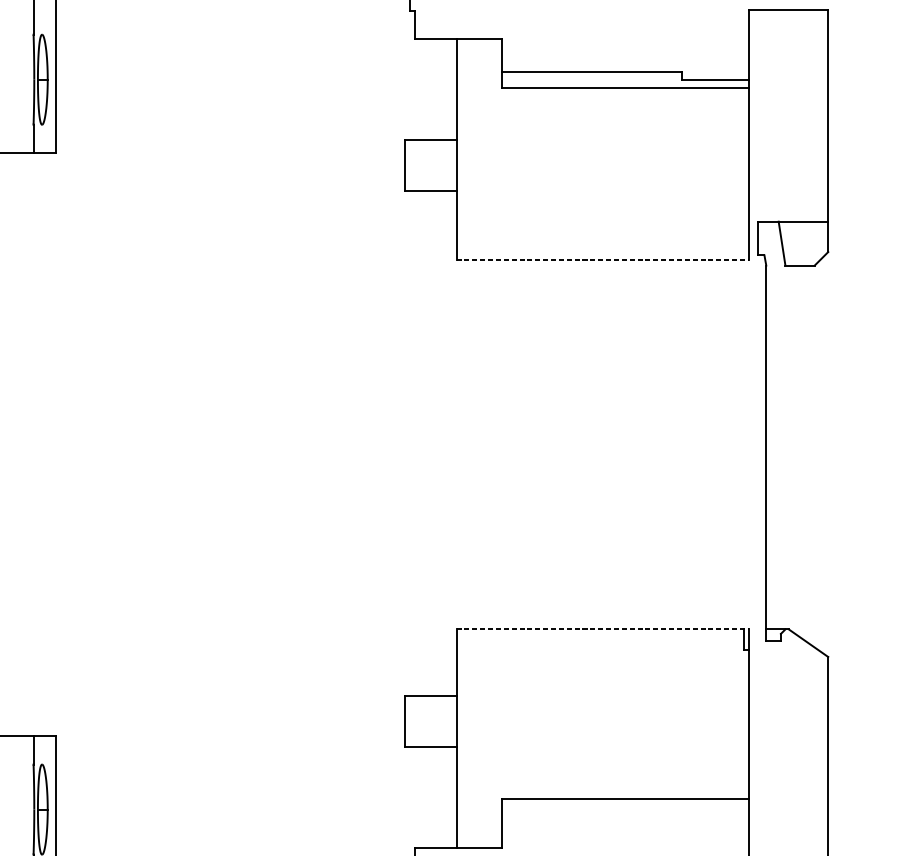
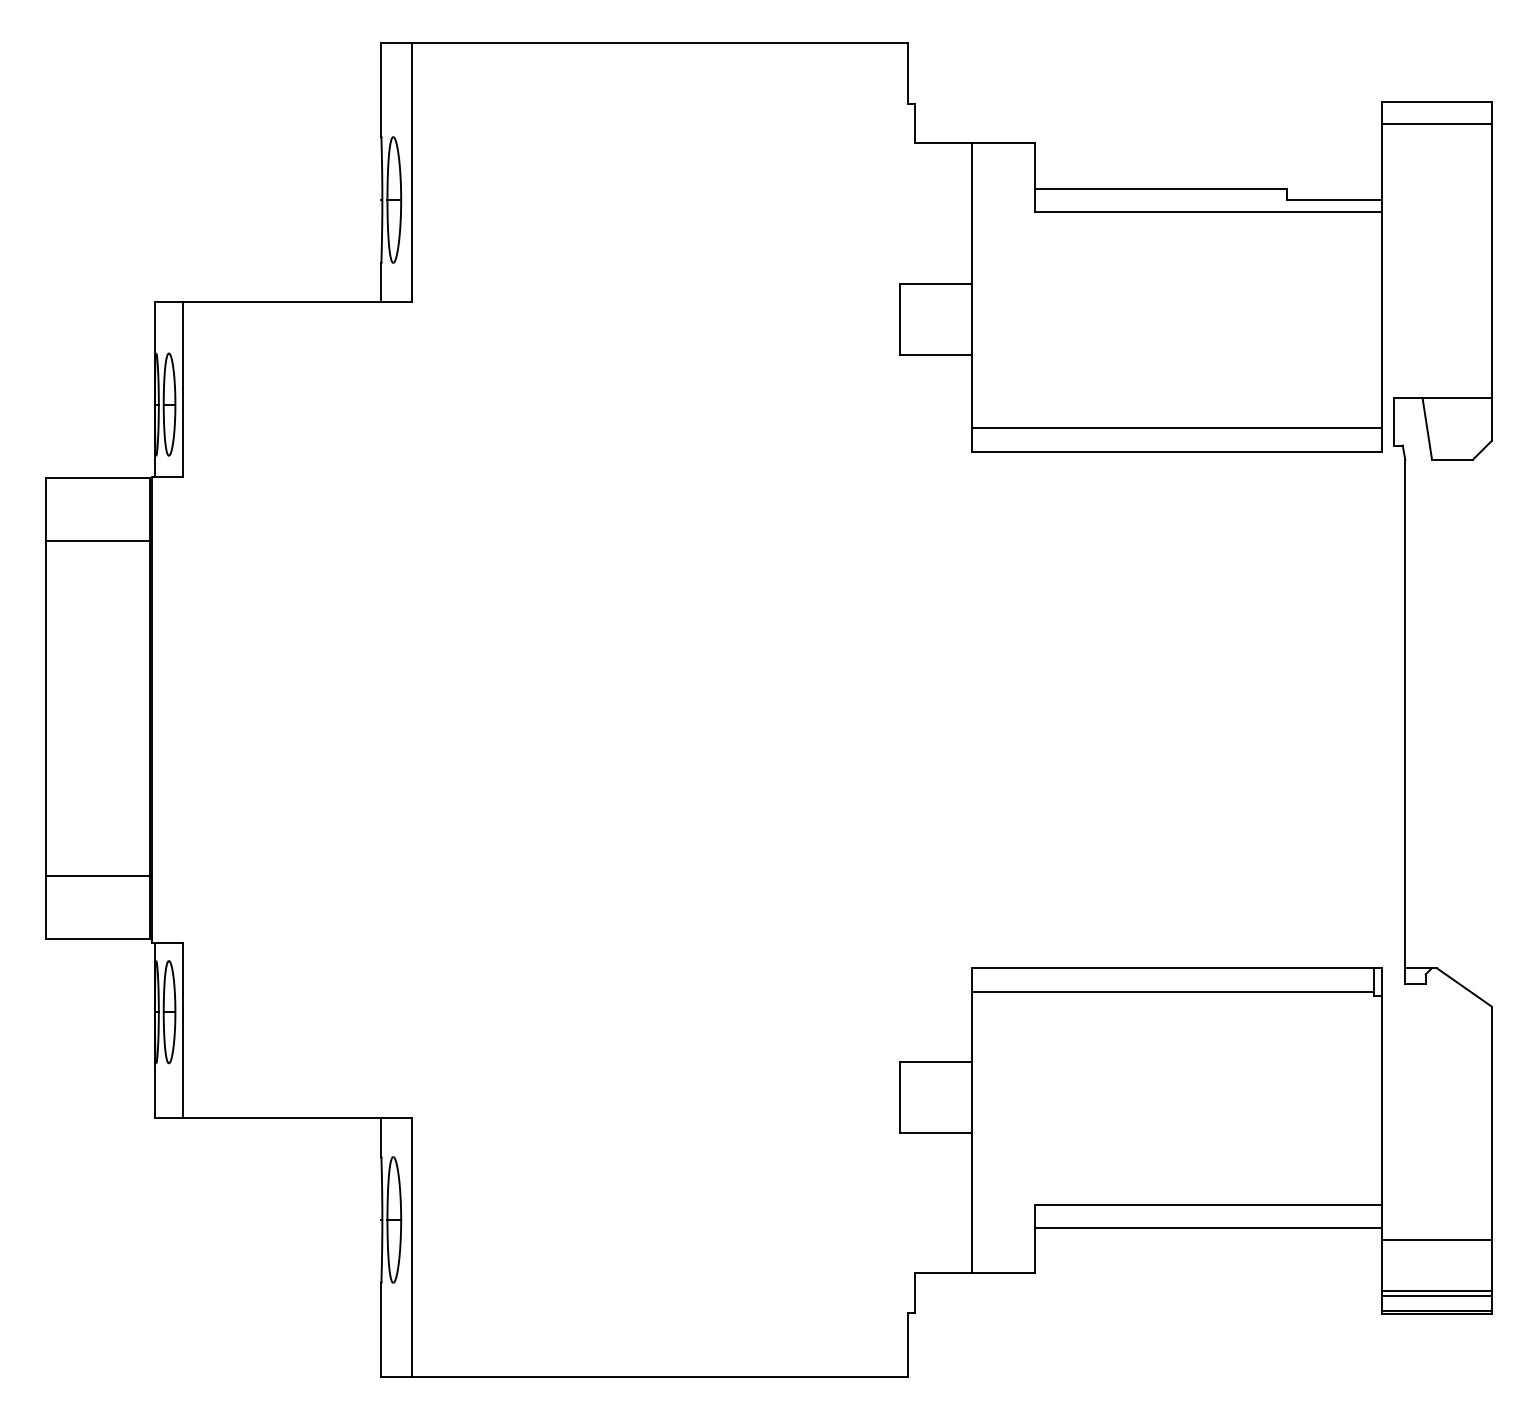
line: (788, 24) -> (1436, 123), added
line: (602, 243) -> (1176, 428), added
line: (603, 259) -> (1177, 451), dashed -> solid
line: (603, 629) -> (1177, 968), dashed -> solid
line: (599, 646) -> (1172, 991), added
line: (625, 815) -> (1208, 1227), added
line: (788, 824) -> (1436, 1240), added

